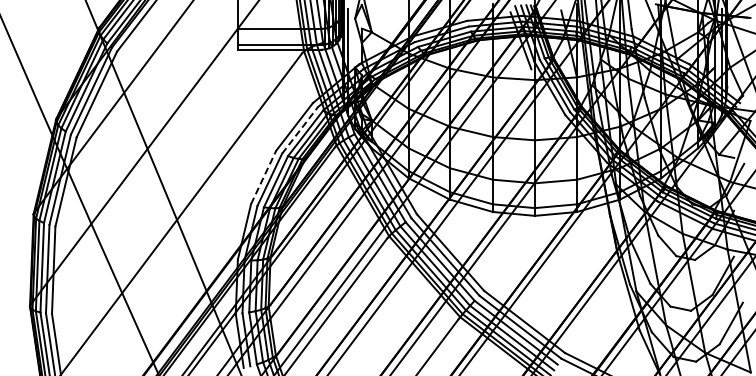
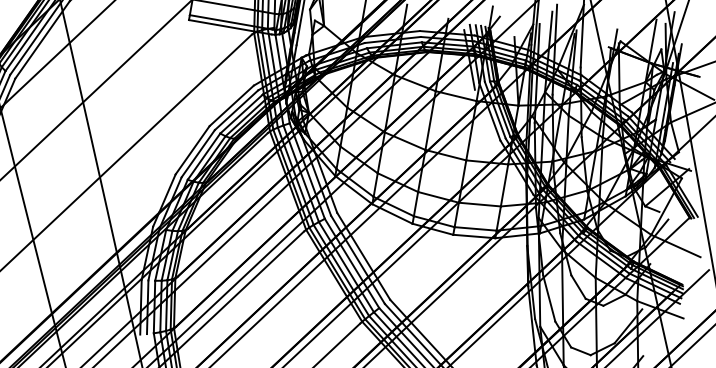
line: (300, 130) -> (236, 110), dashed -> solid
line: (263, 176) -> (192, 149), dashed -> solid

